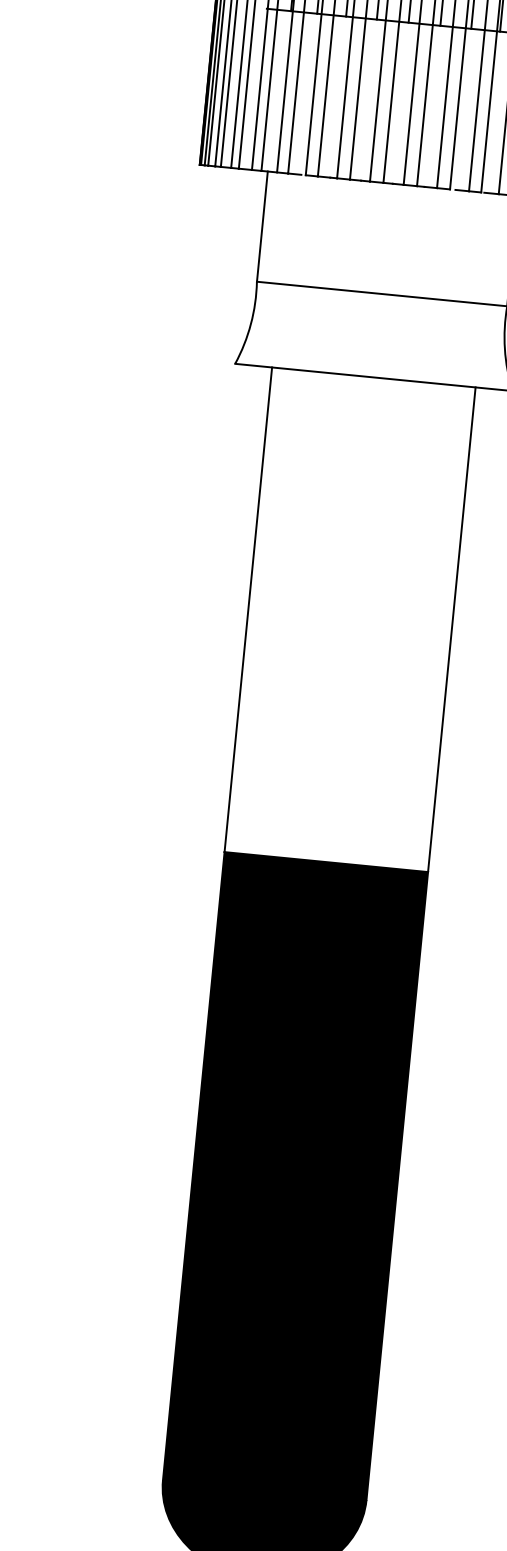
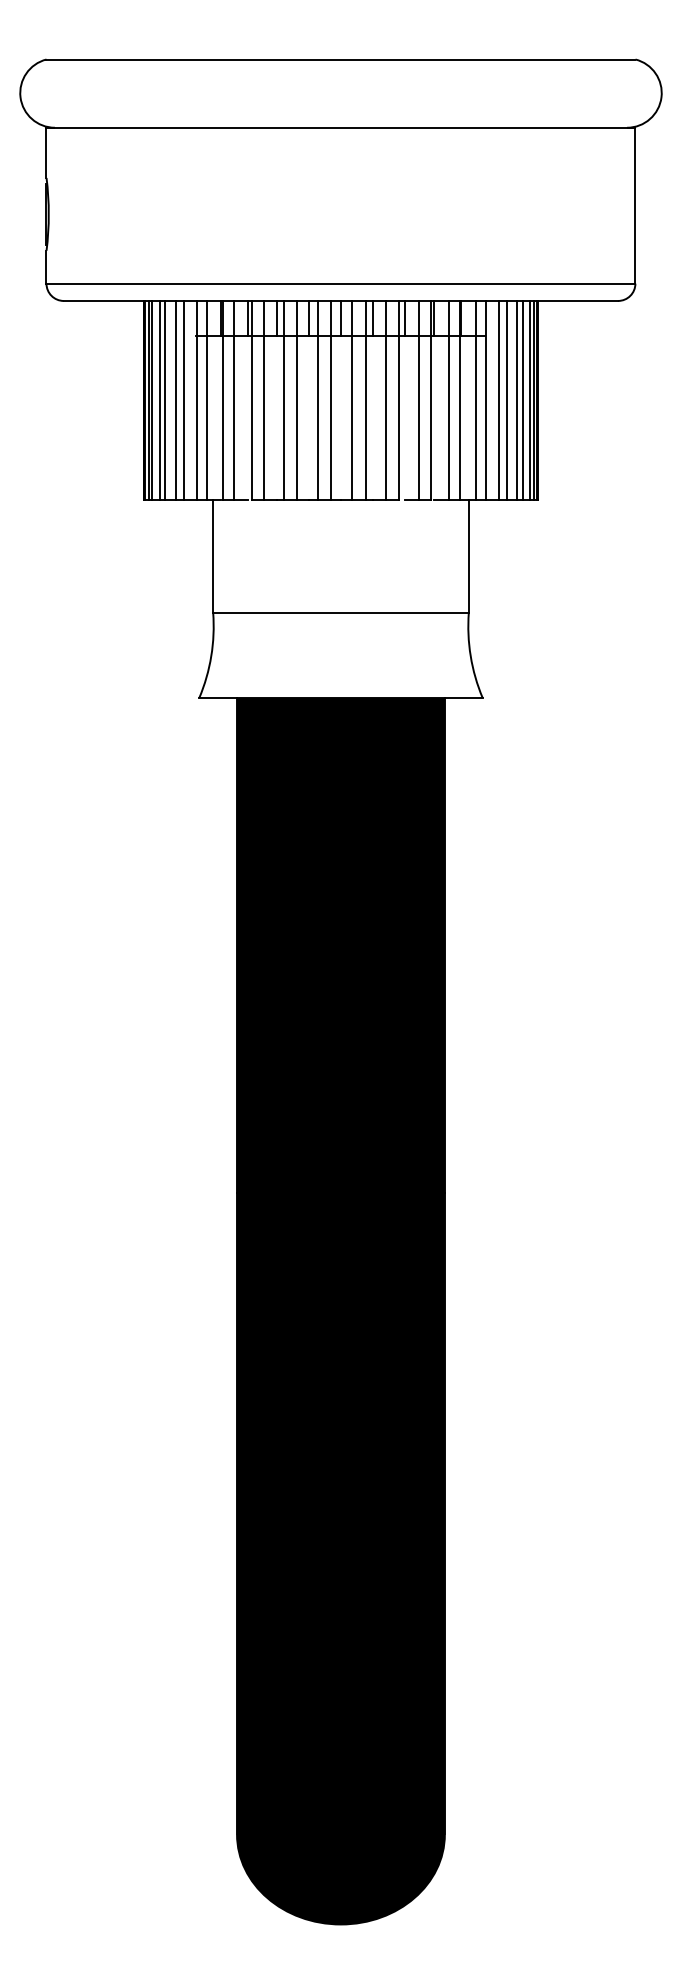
fill: (349, 619) -> (340, 945), added

